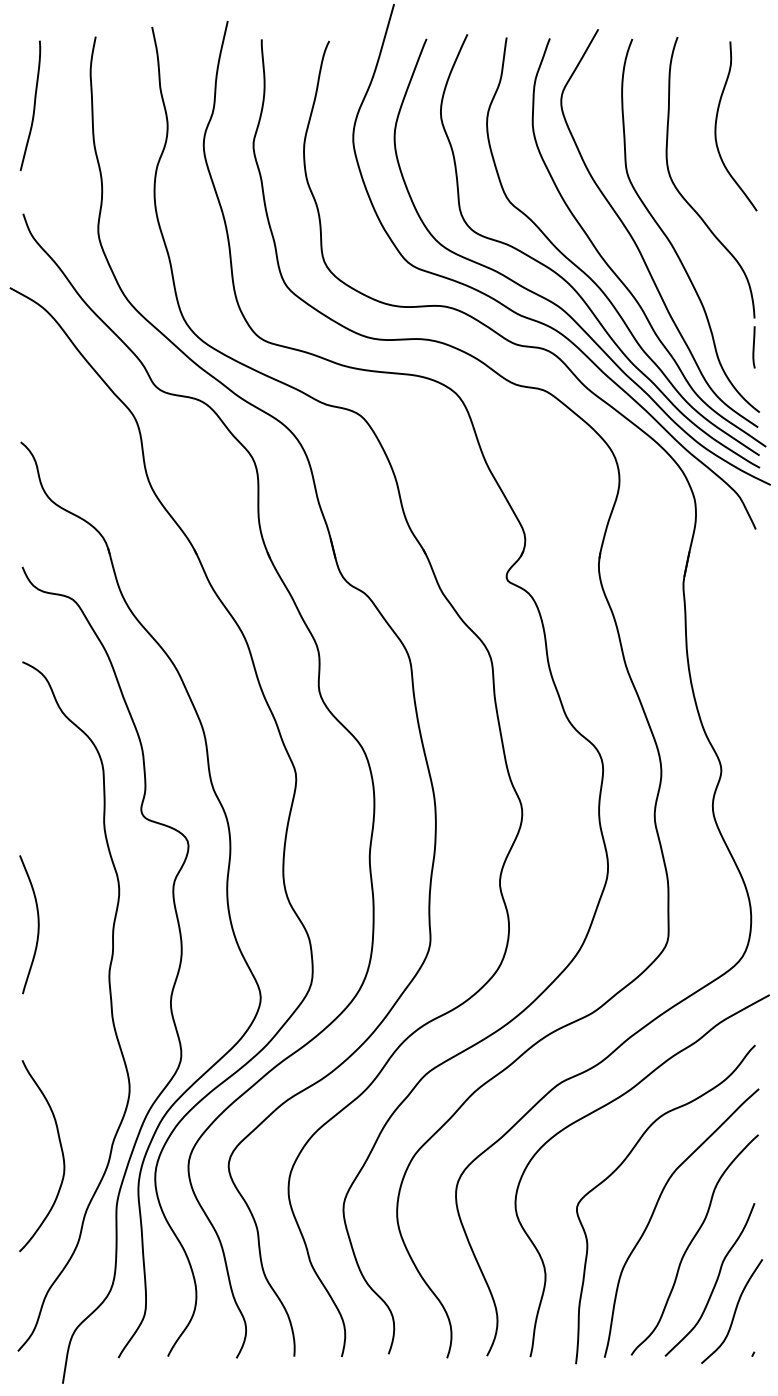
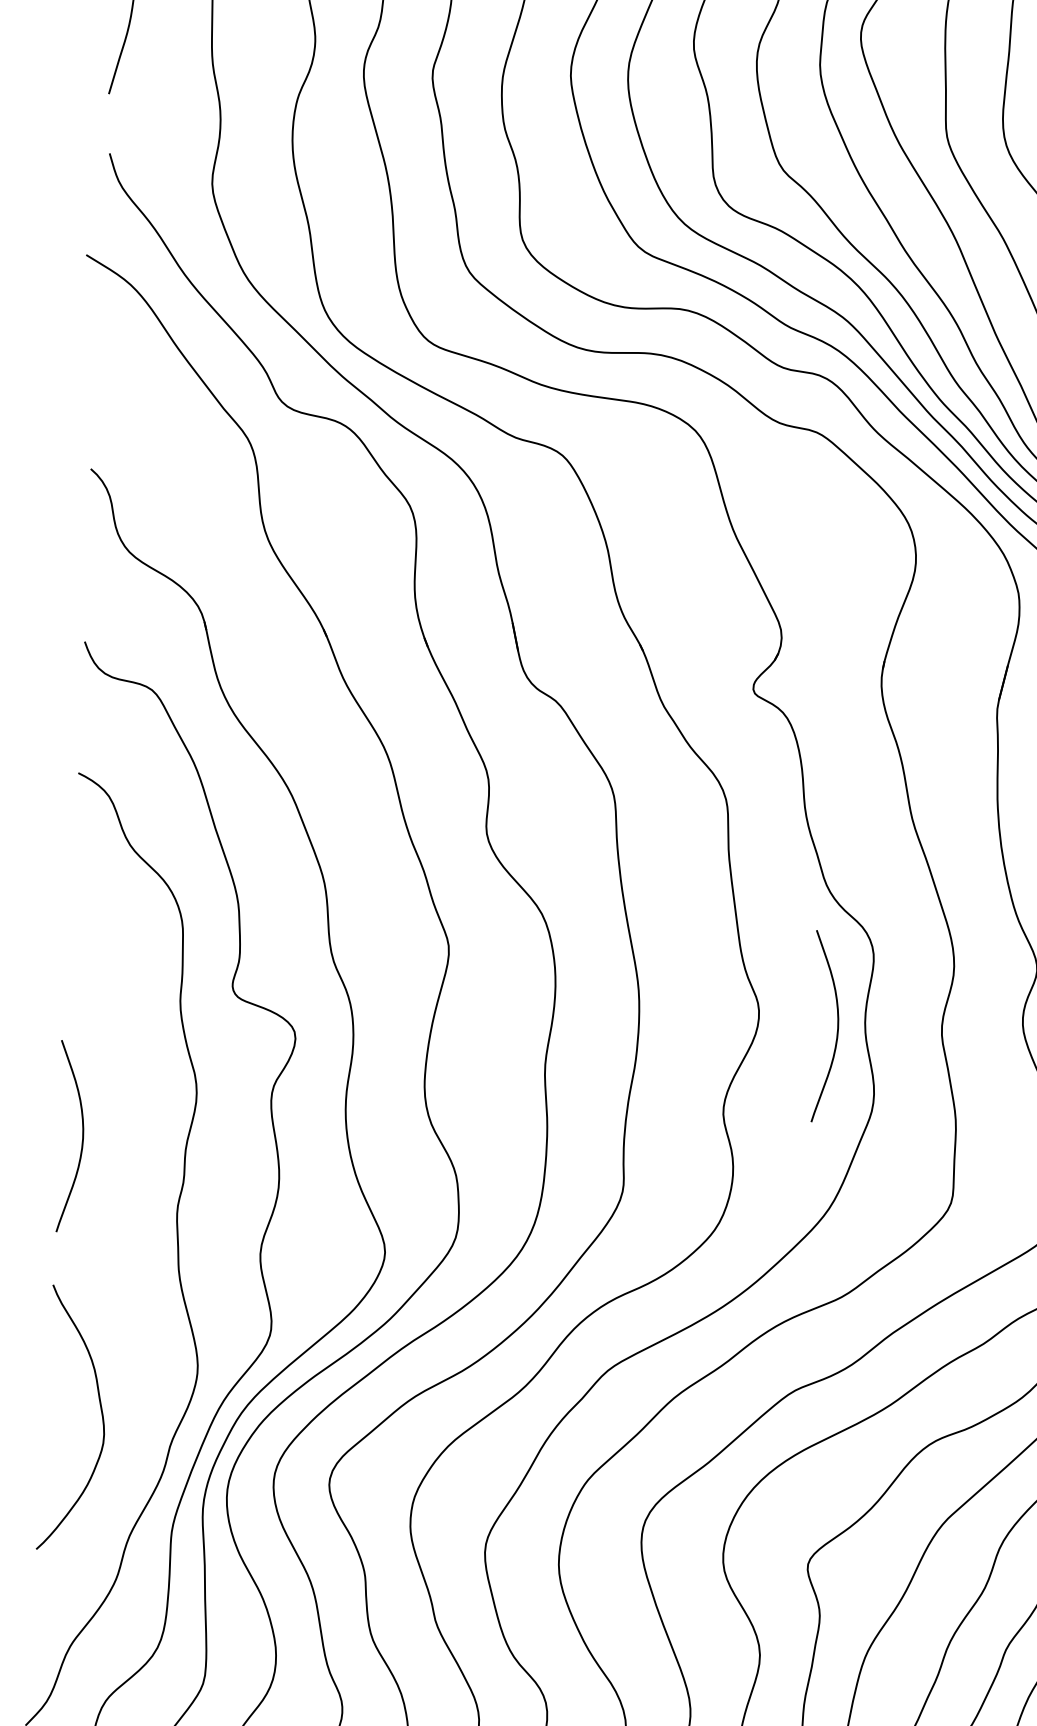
curve: (578, 818) -> (836, 1026), added
curve: (61, 1153) -> (100, 1416), moved

